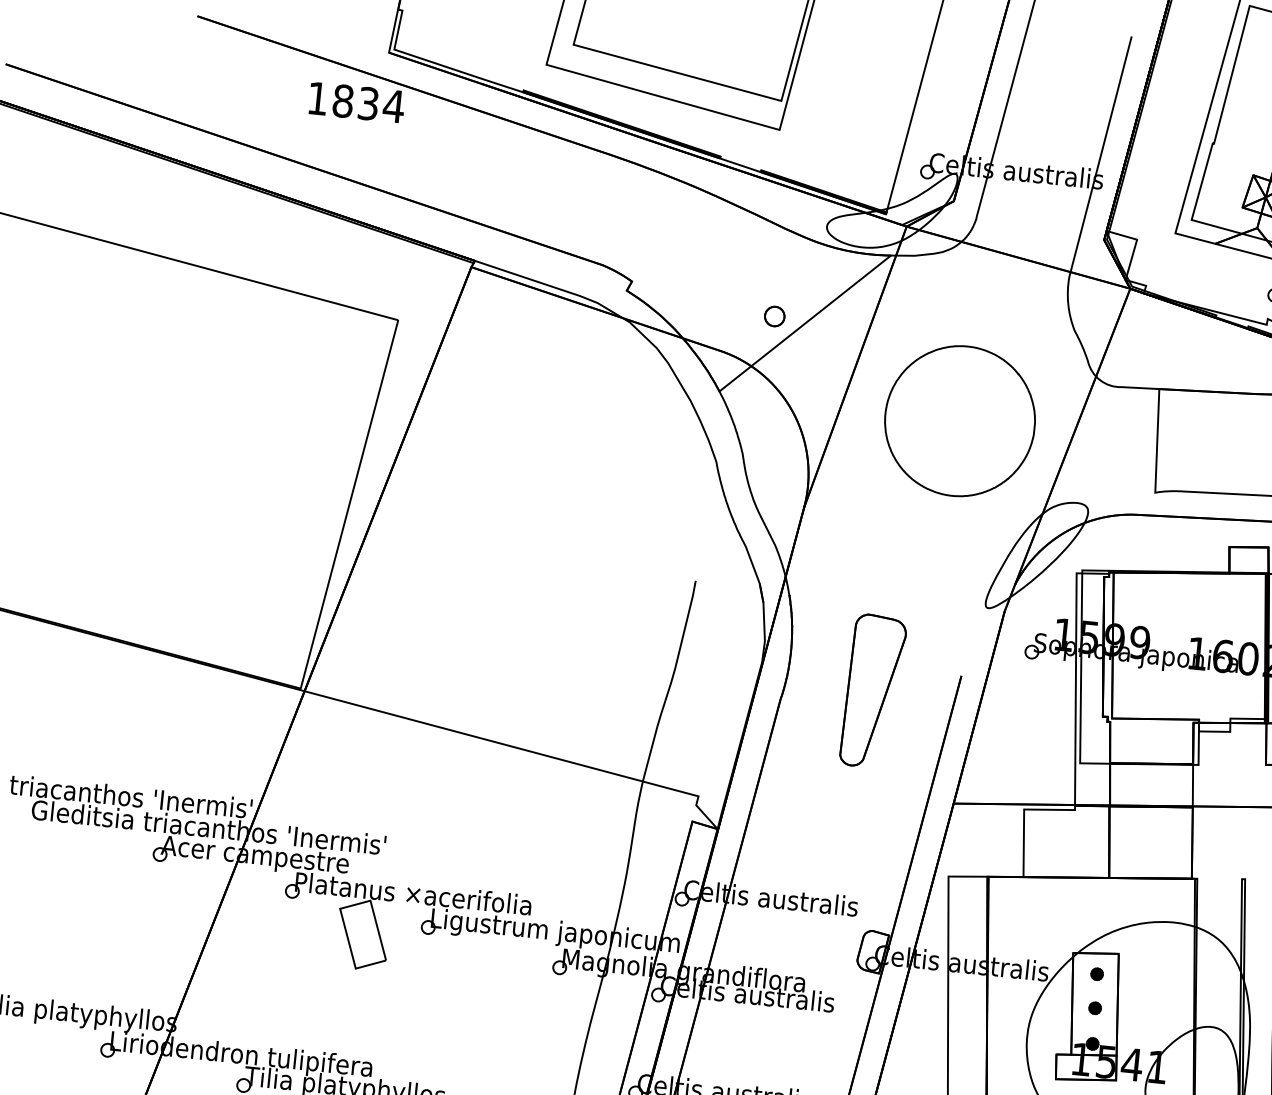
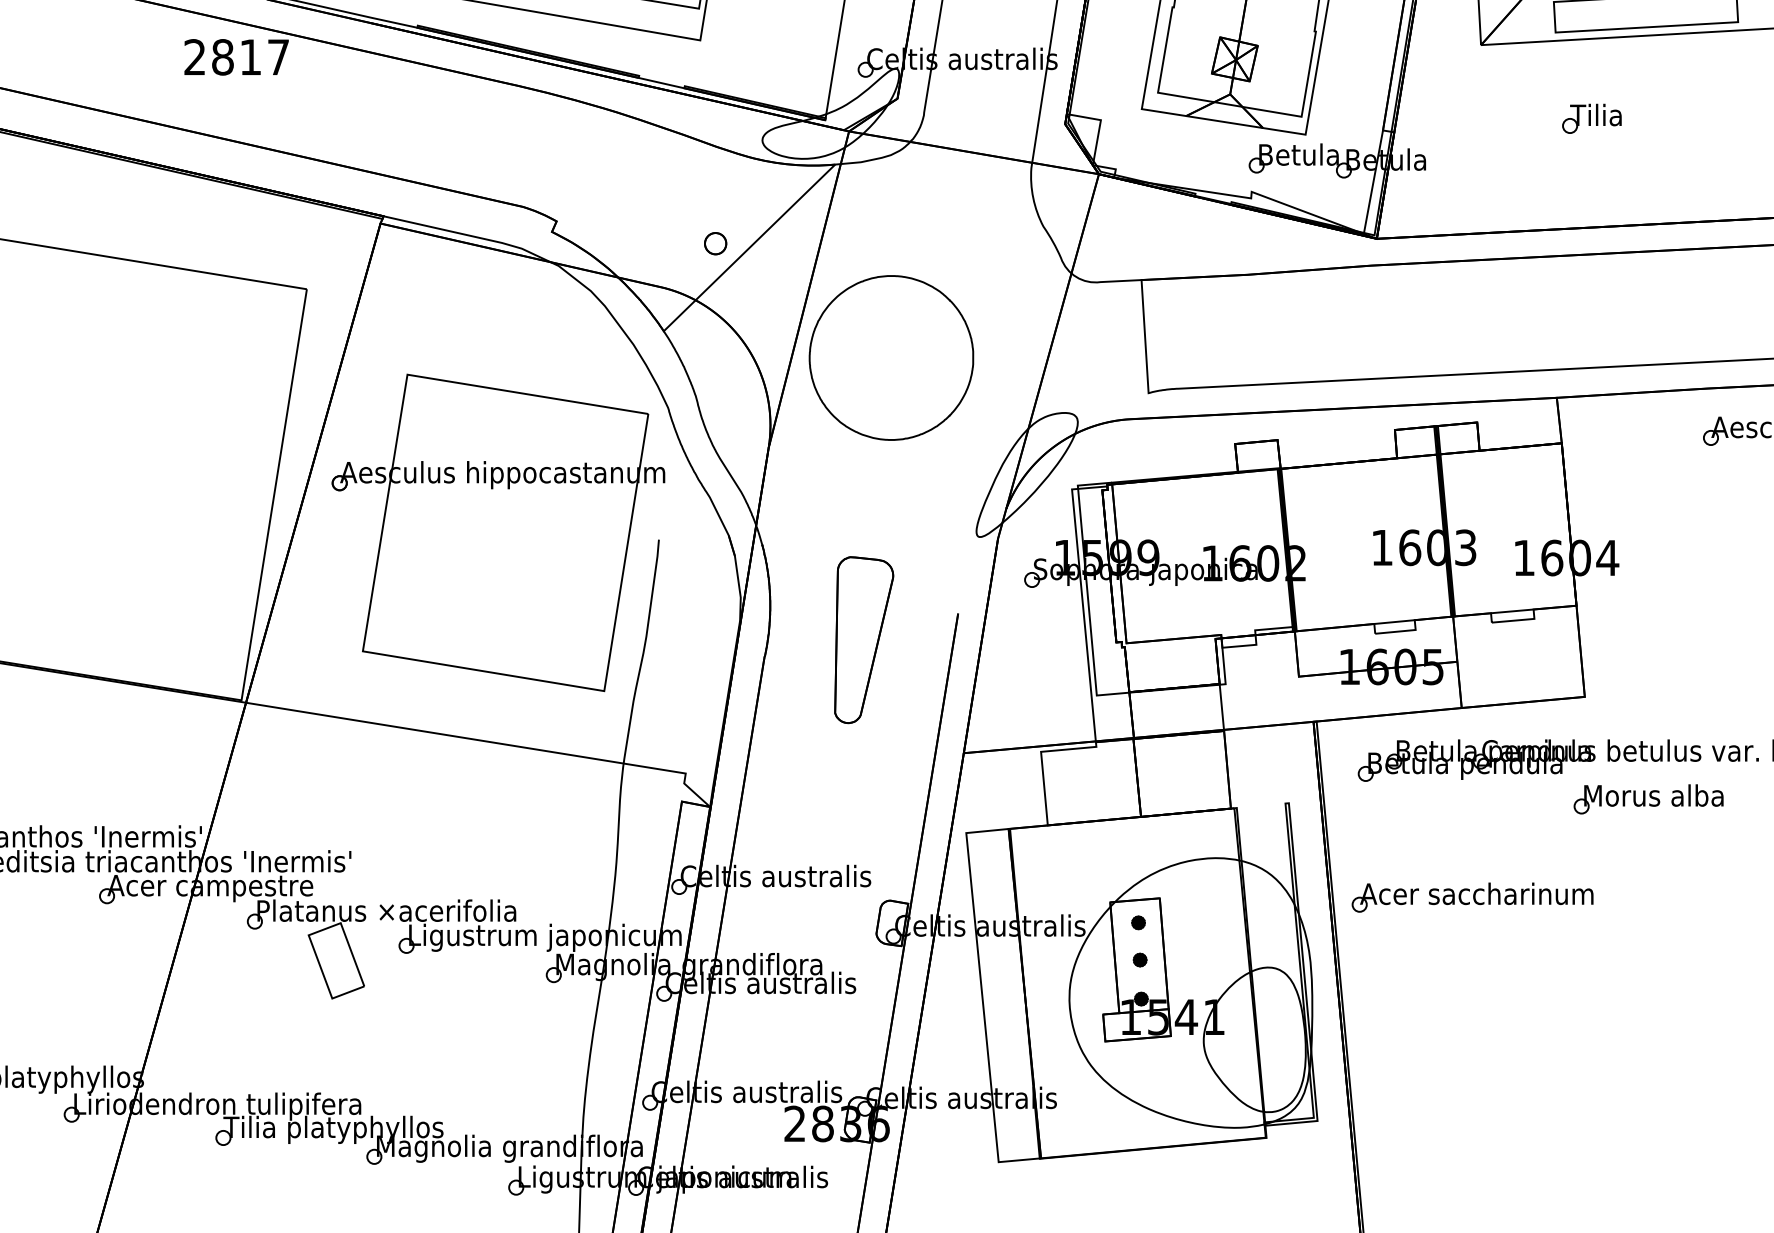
text: (356, 102) -> (237, 57), 1834 -> 2817
part: (960, 420) -> (891, 357), moved
part: (550, 559) -> (498, 532), added

